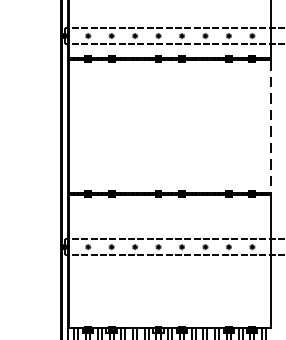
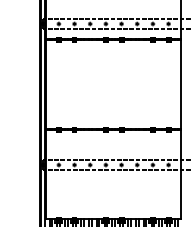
line: (271, 128) -> (181, 85), dashed -> solid

